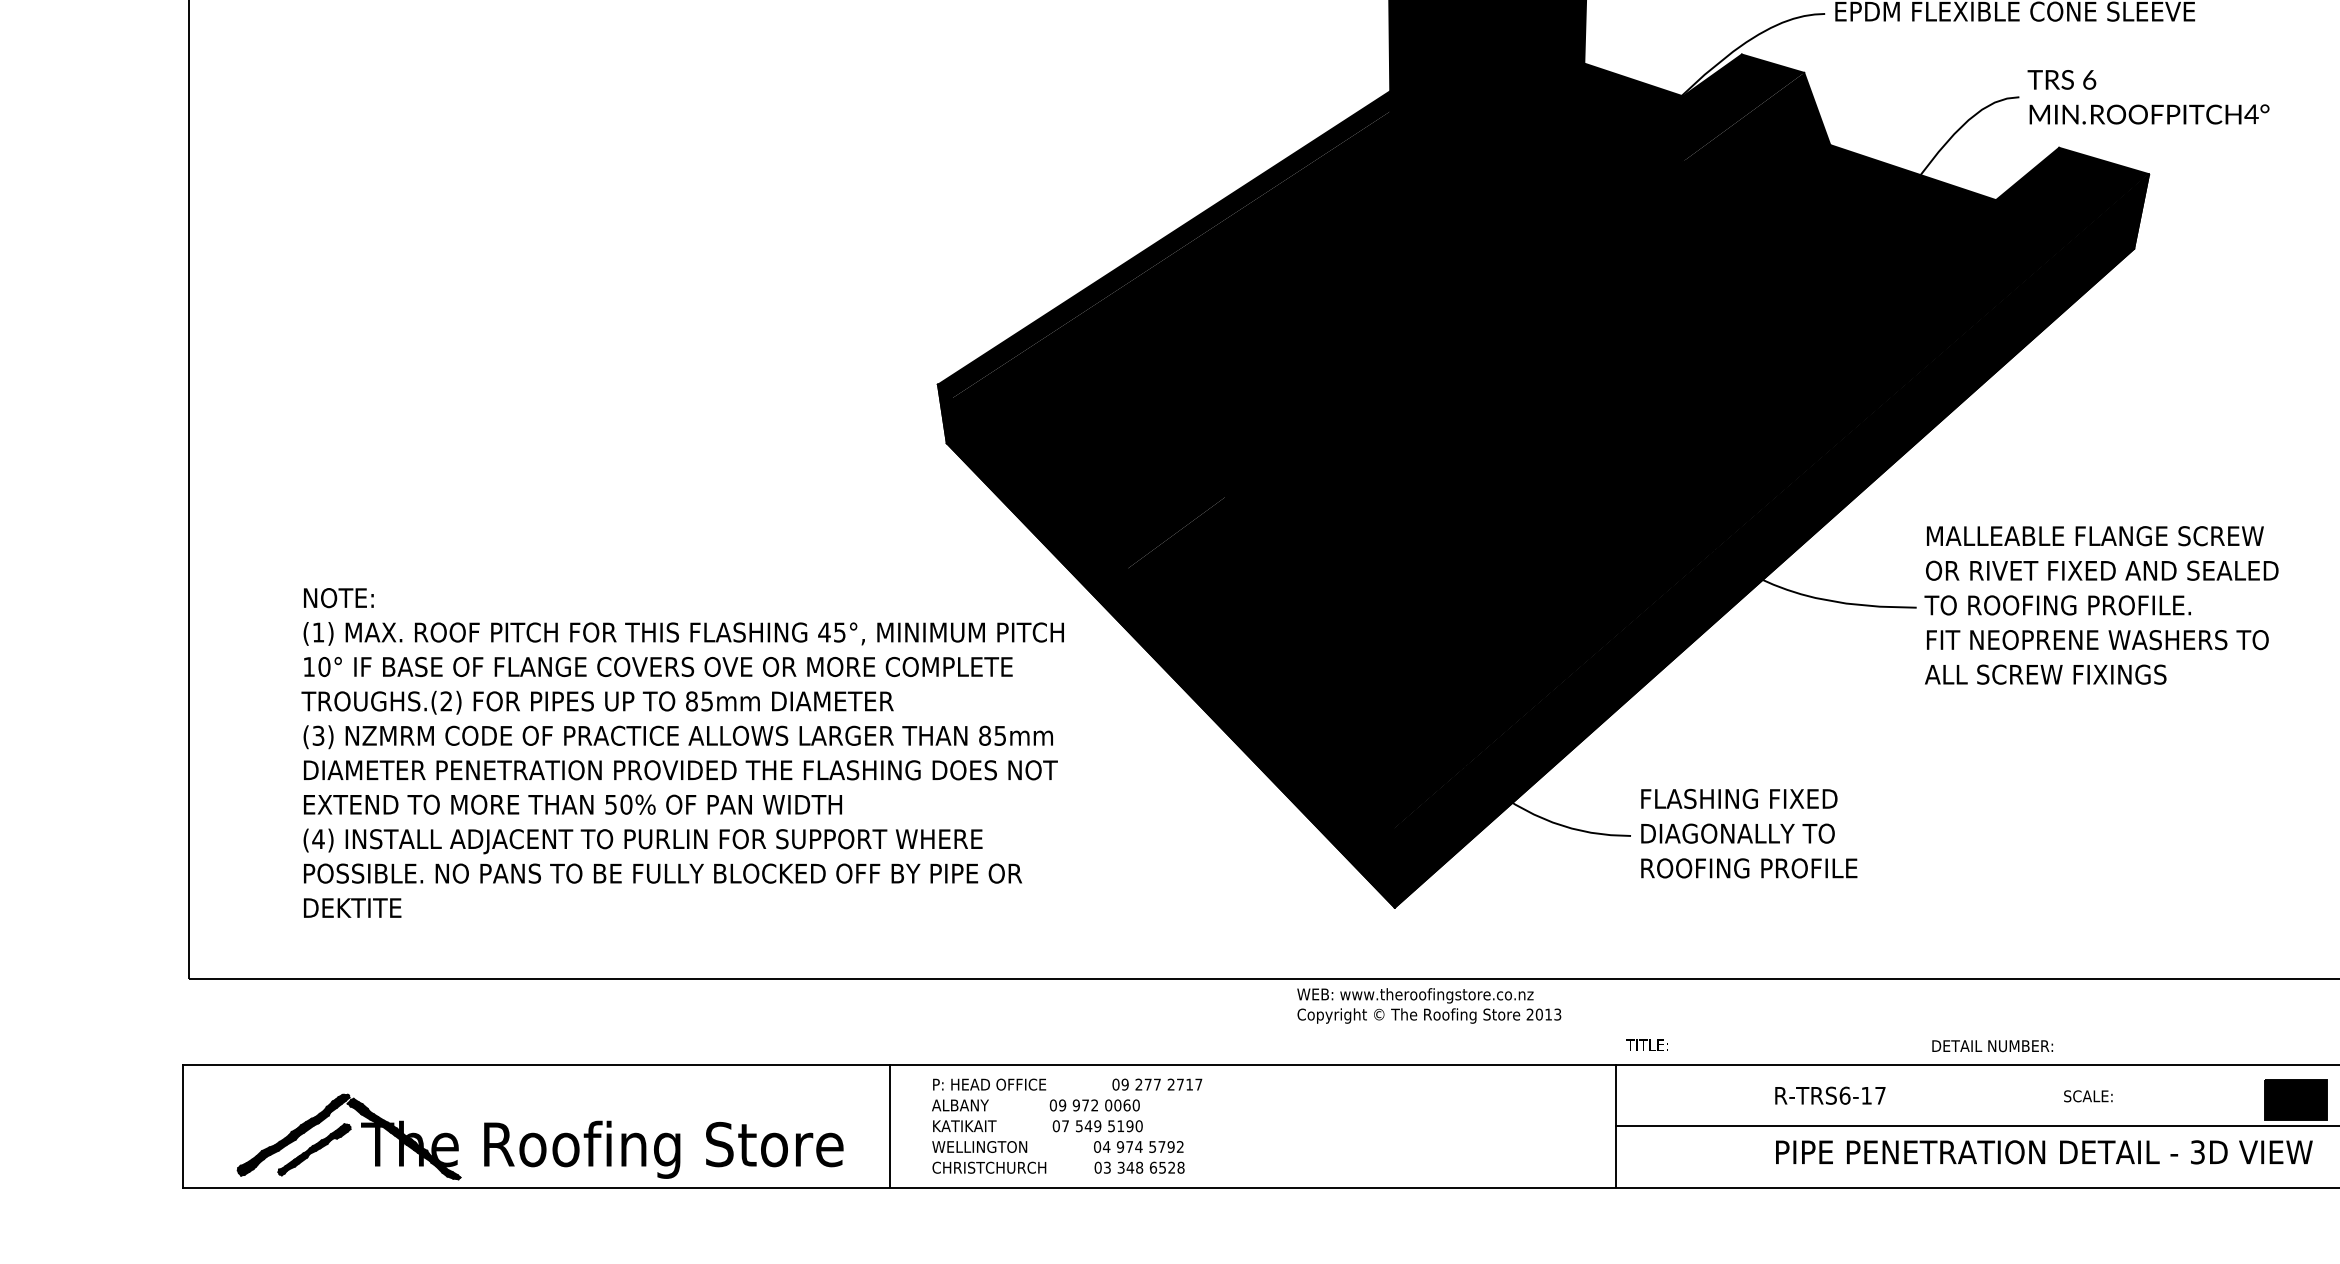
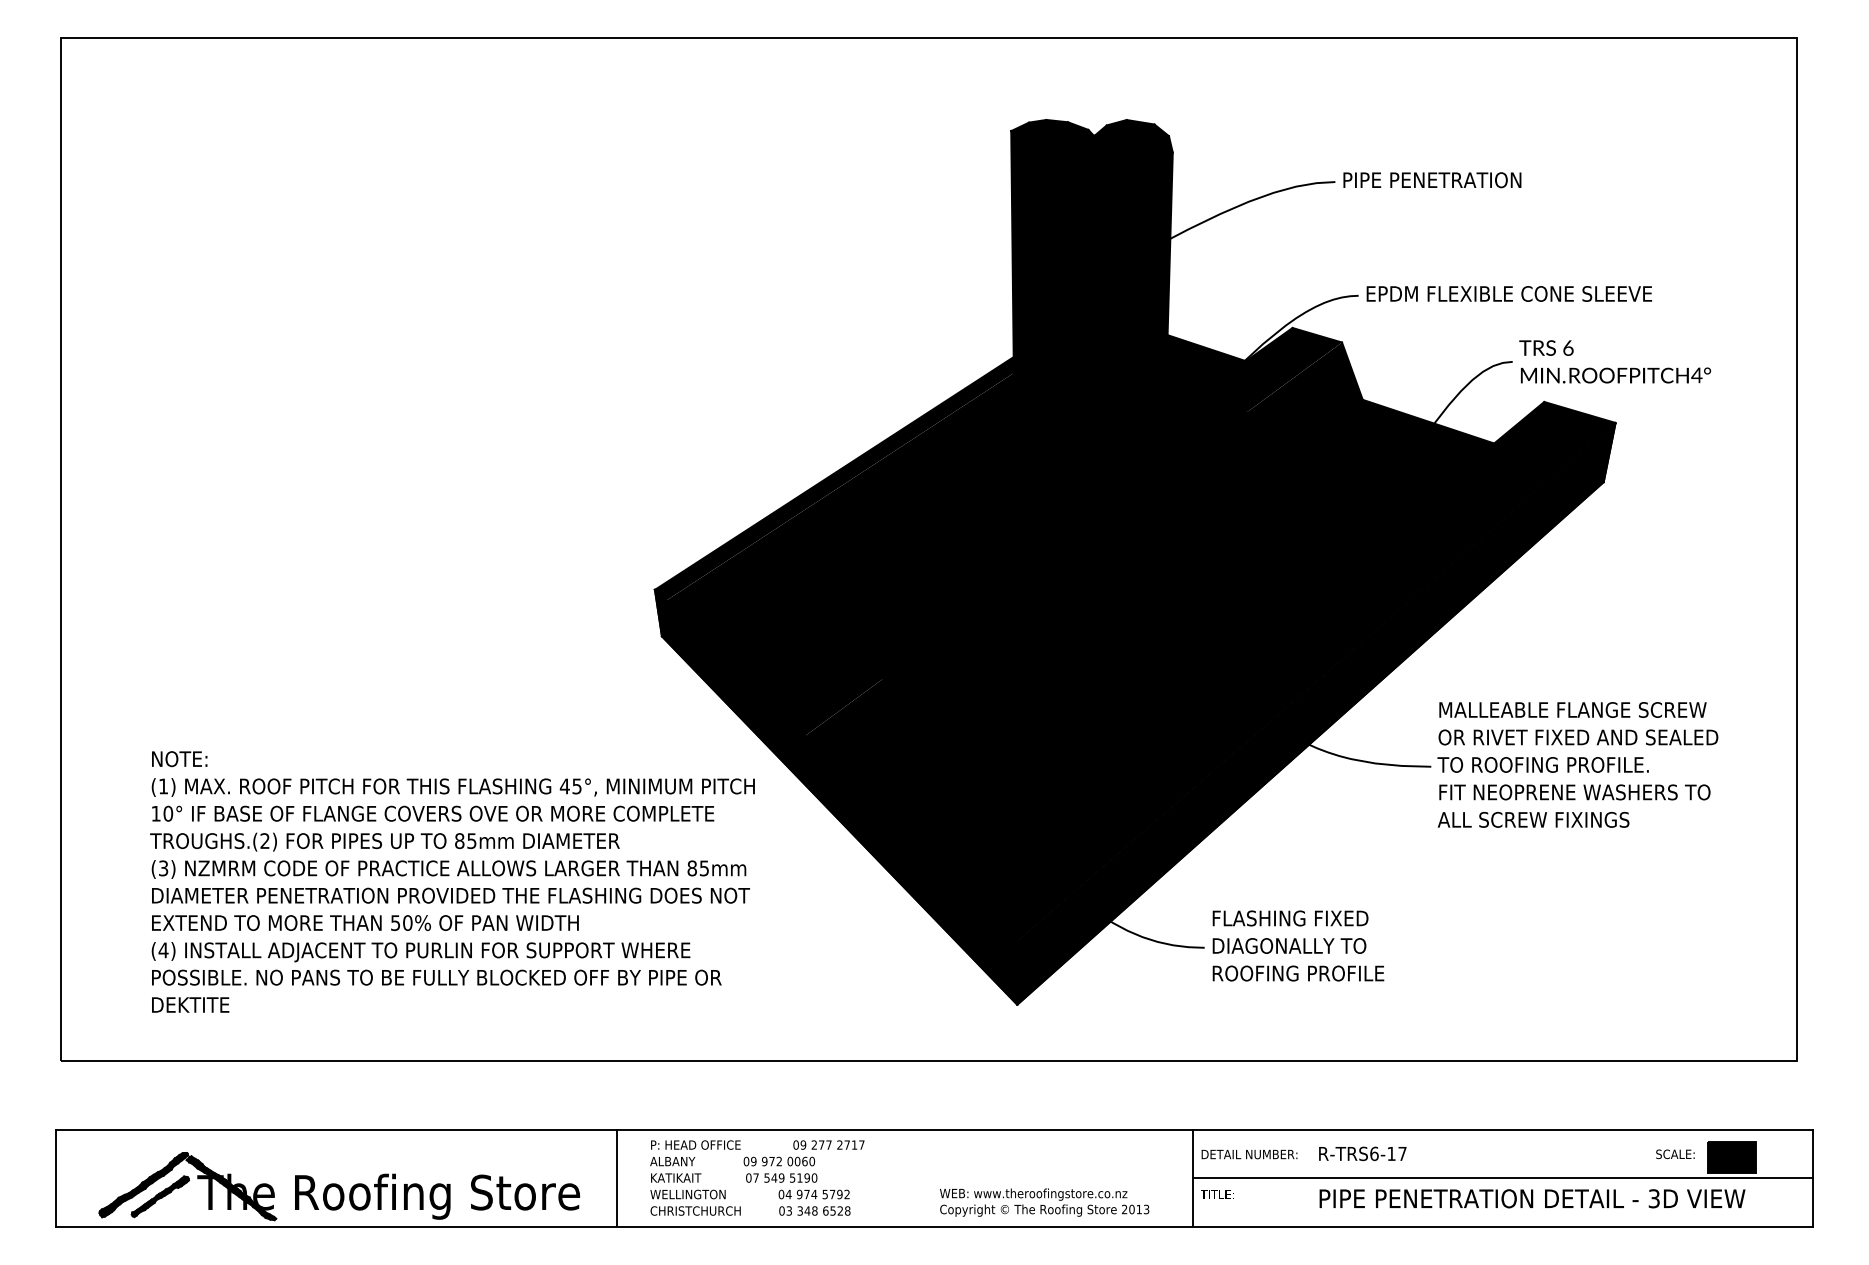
text: (1429, 1005) -> (1044, 1202), moved
text: (1647, 1044) -> (1217, 1194), moved
text: (1992, 1046) -> (1249, 1154), moved
text: (2088, 1096) -> (1675, 1154), moved

